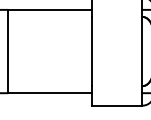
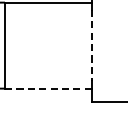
line: (92, 51) -> (91, 45), solid -> dashed
line: (49, 93) -> (47, 88), solid -> dashed

